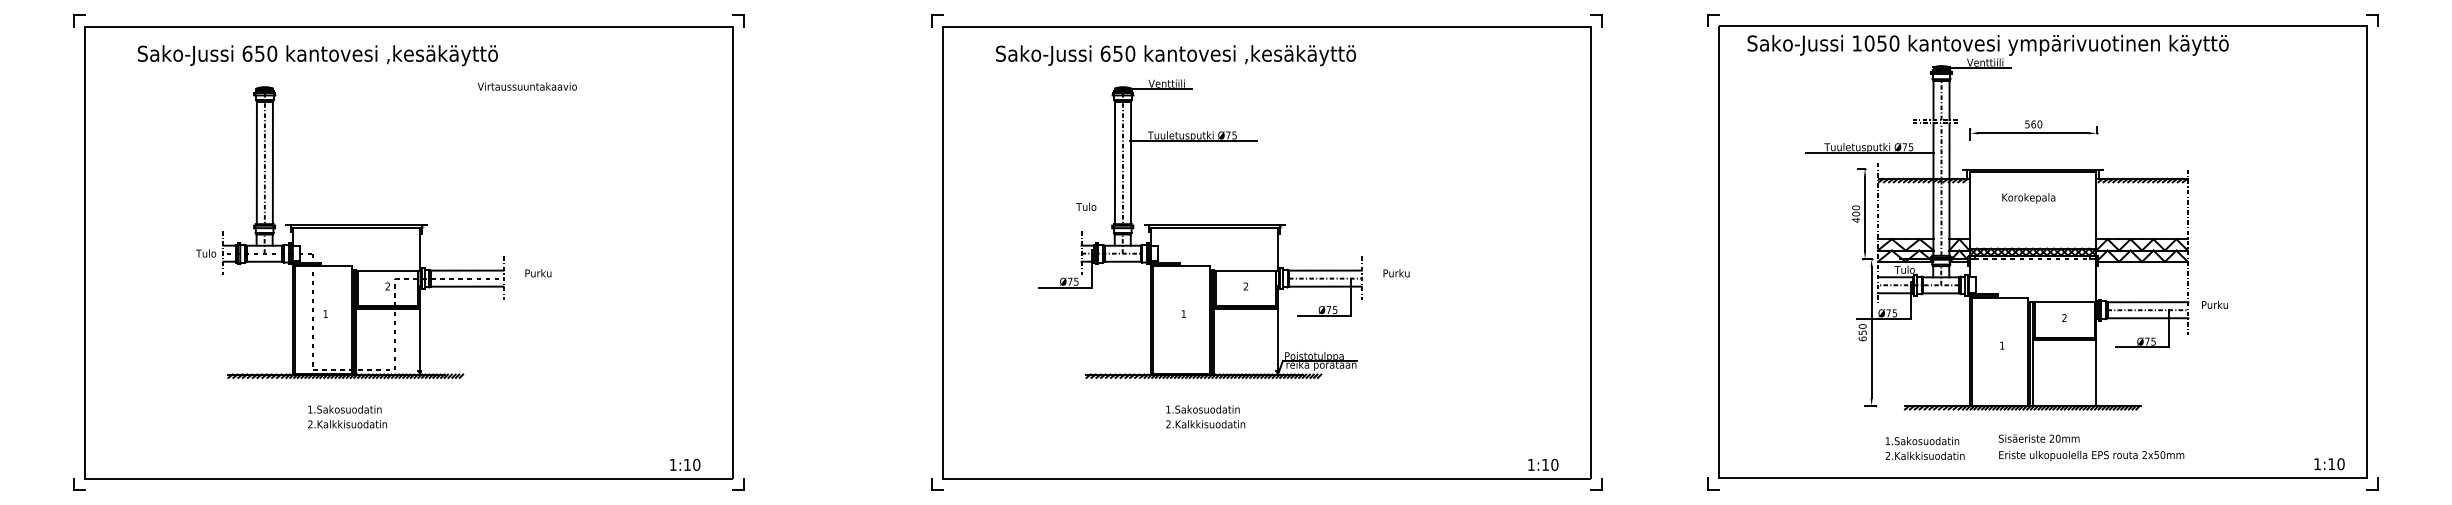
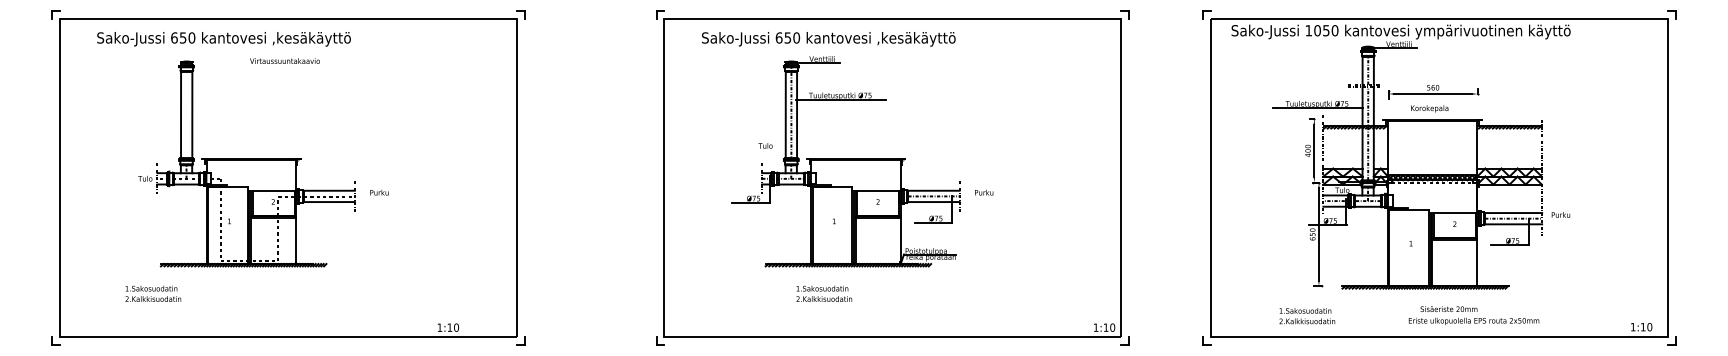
text: (526, 86) -> (284, 61), moved
line: (264, 158) -> (186, 111), removed
text: (2028, 198) -> (1429, 108), moved
text: (347, 416) -> (153, 293), moved
text: (1205, 416) -> (824, 293), moved
text: (2039, 438) -> (1449, 309), moved
text: (1924, 448) -> (1306, 316), moved
text: (685, 464) -> (448, 327), moved
text: (1543, 464) -> (1104, 327), moved

